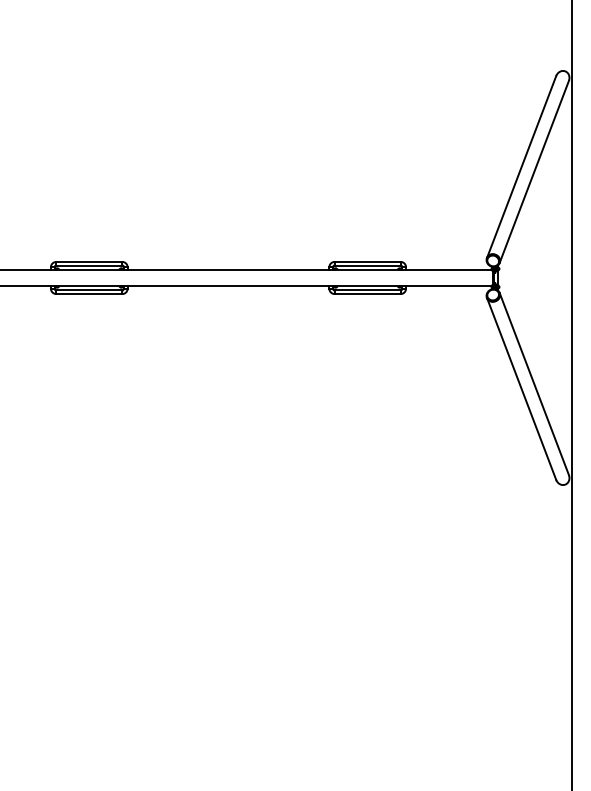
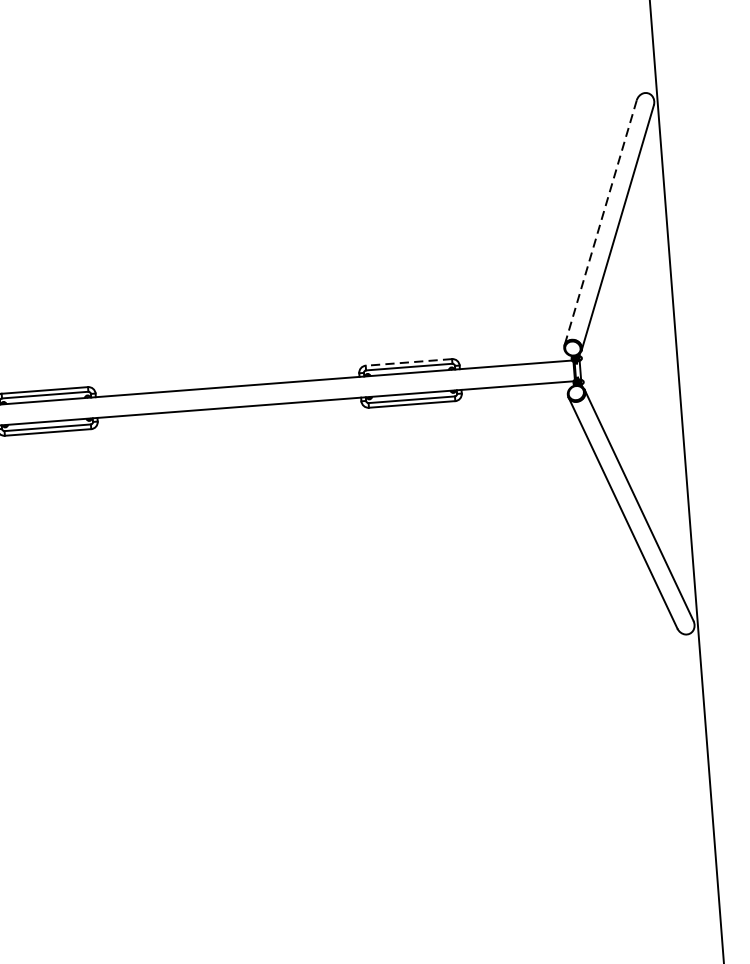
line: (521, 167) -> (600, 223), solid -> dashed
line: (367, 261) -> (408, 361), solid -> dashed

